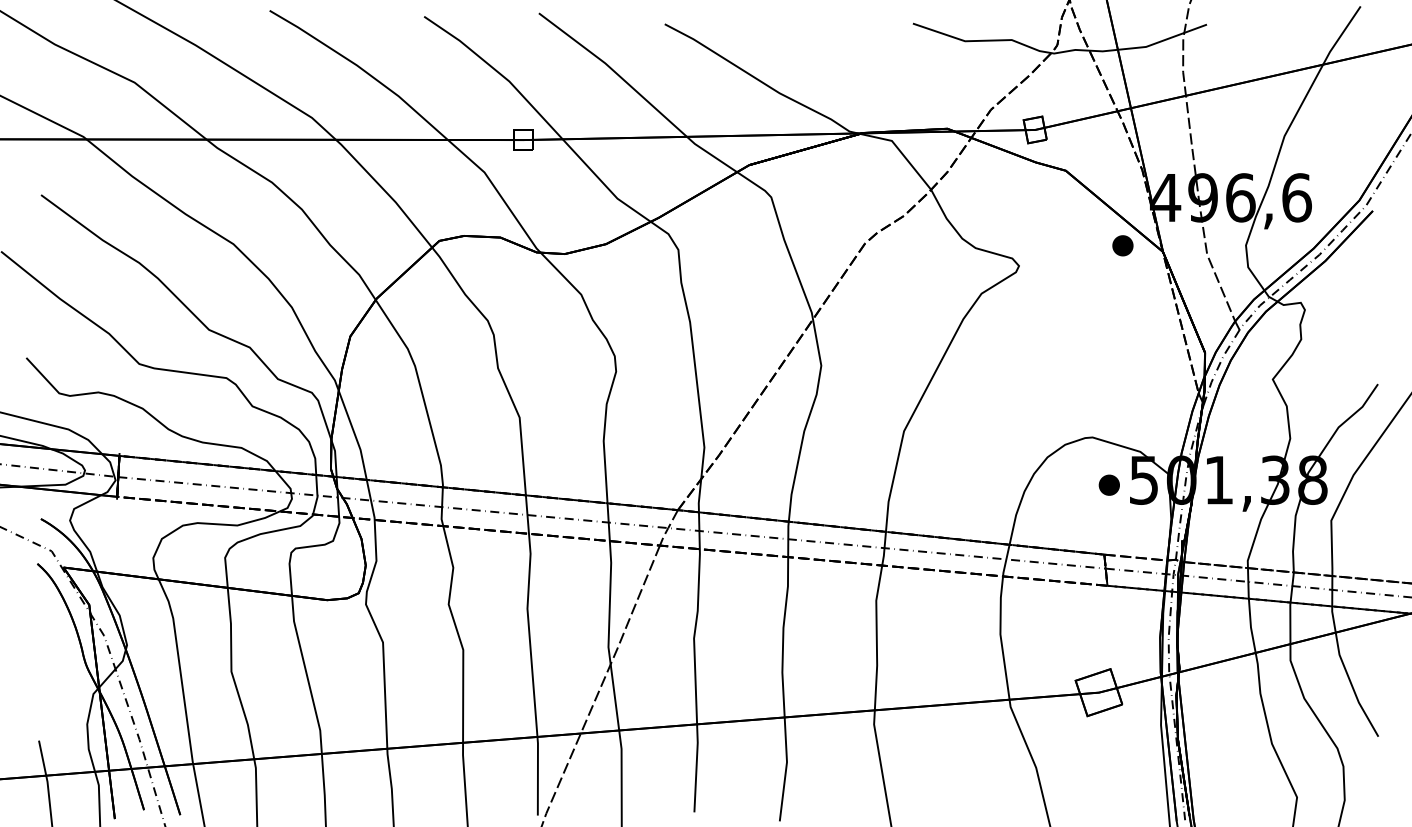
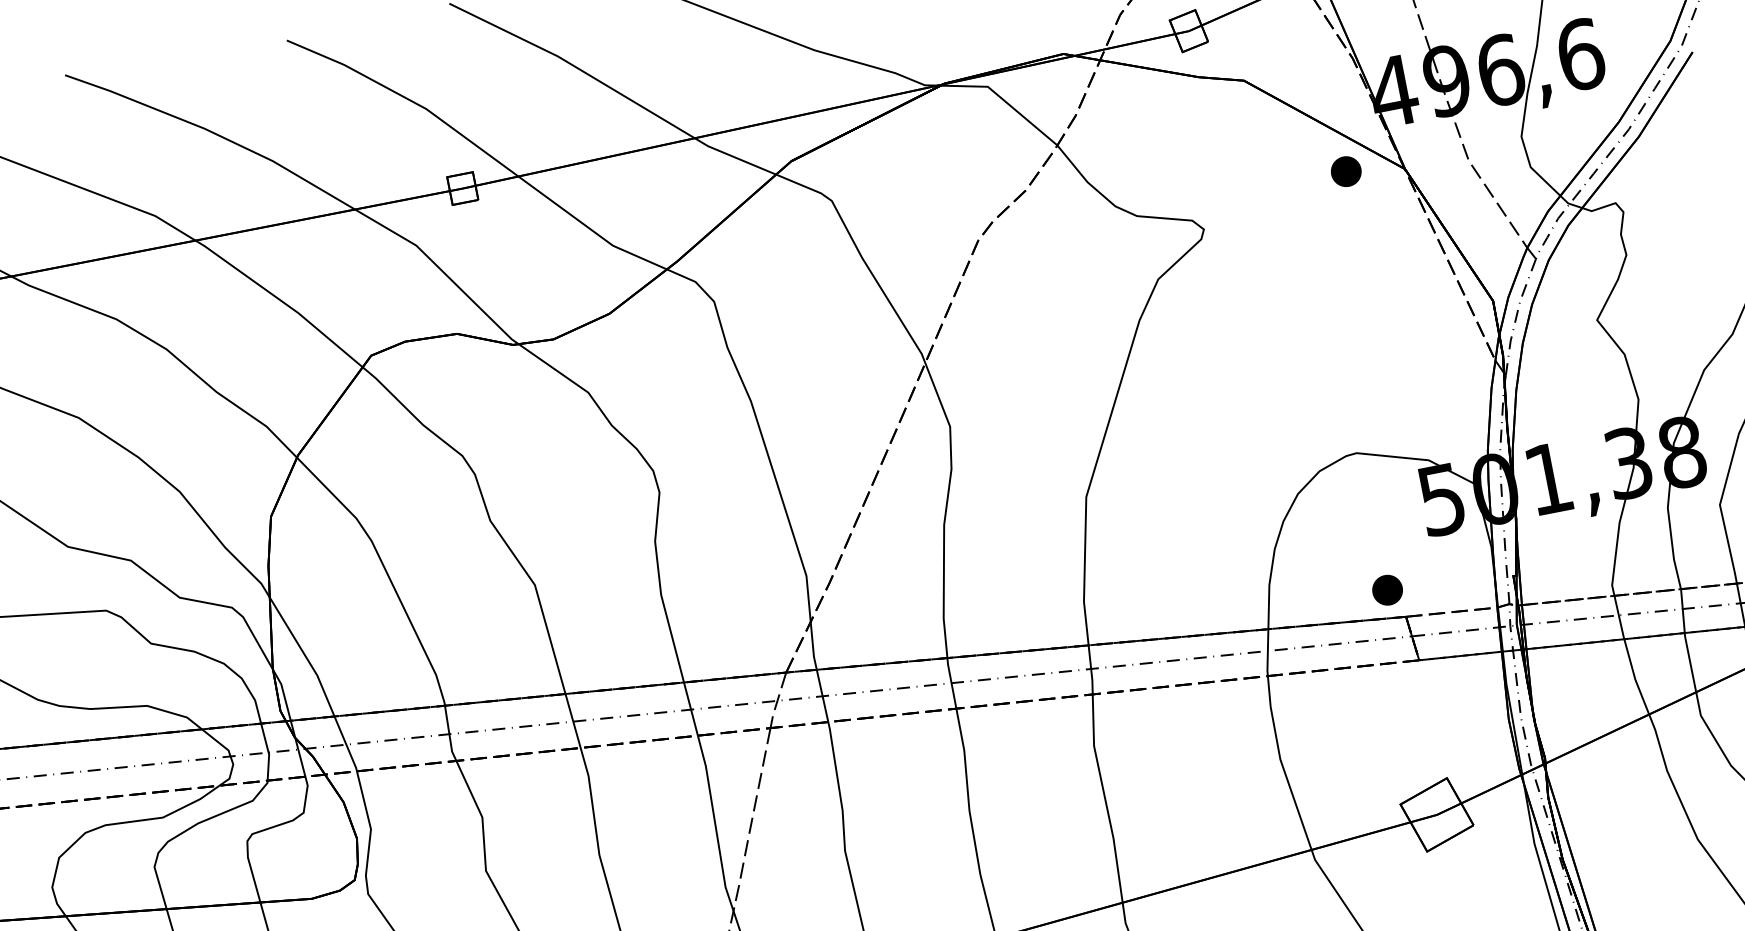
part: (1108, 484) -> (1386, 589), moved

